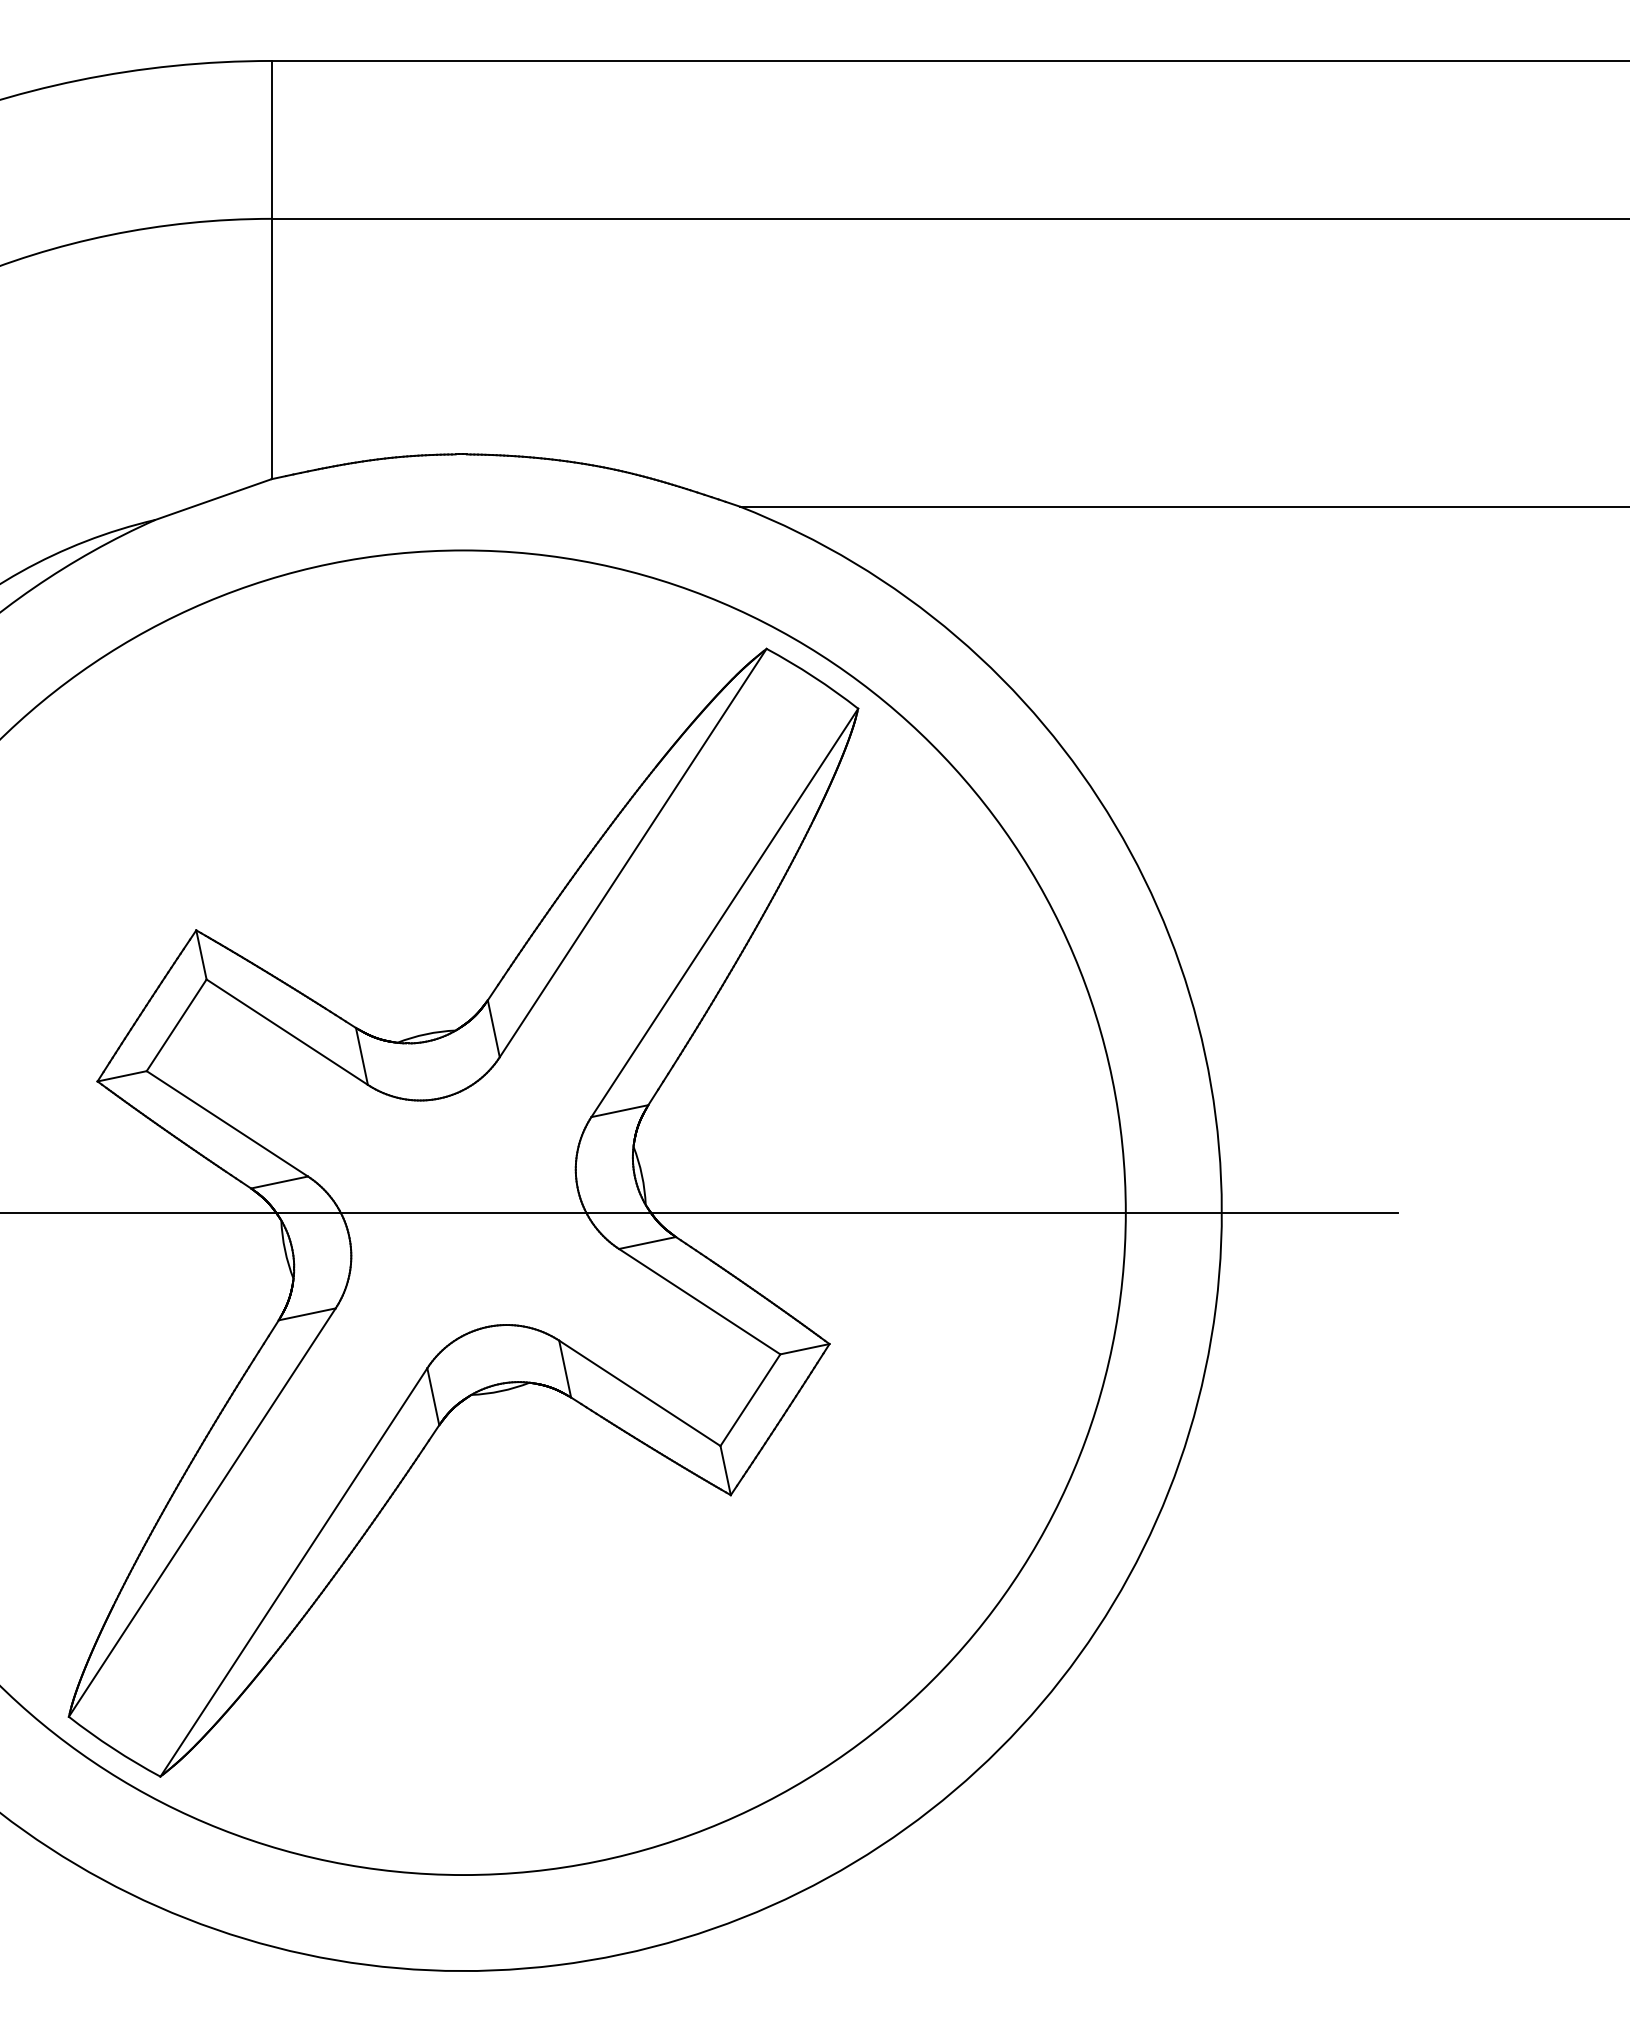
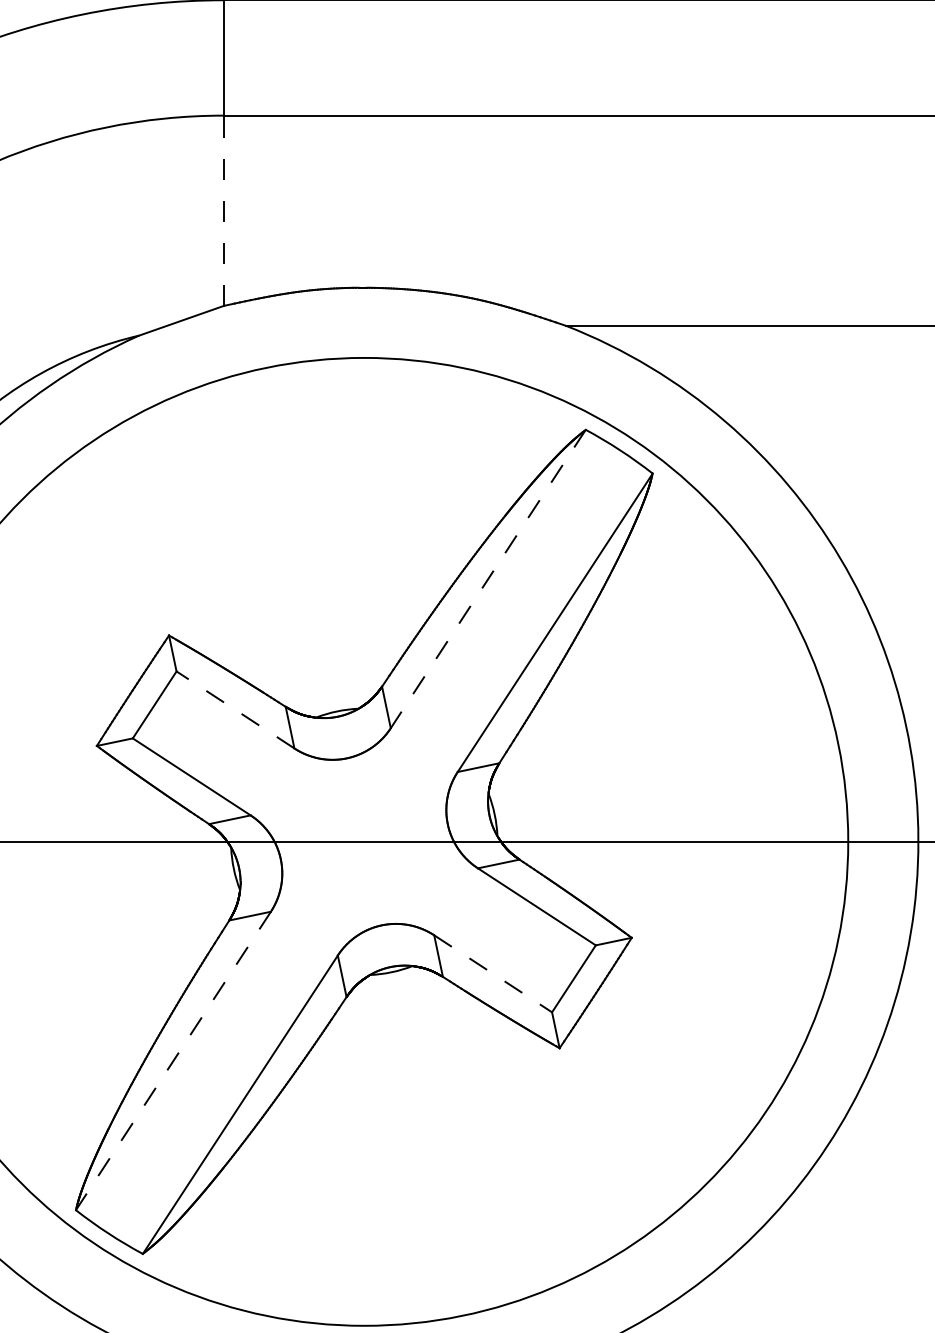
line: (271, 348) -> (223, 210), solid -> dashed
line: (633, 853) -> (488, 579), solid -> dashed
line: (286, 1031) -> (234, 709), solid -> dashed
line: (640, 1393) -> (493, 973), solid -> dashed
line: (202, 1512) -> (173, 1060), solid -> dashed

